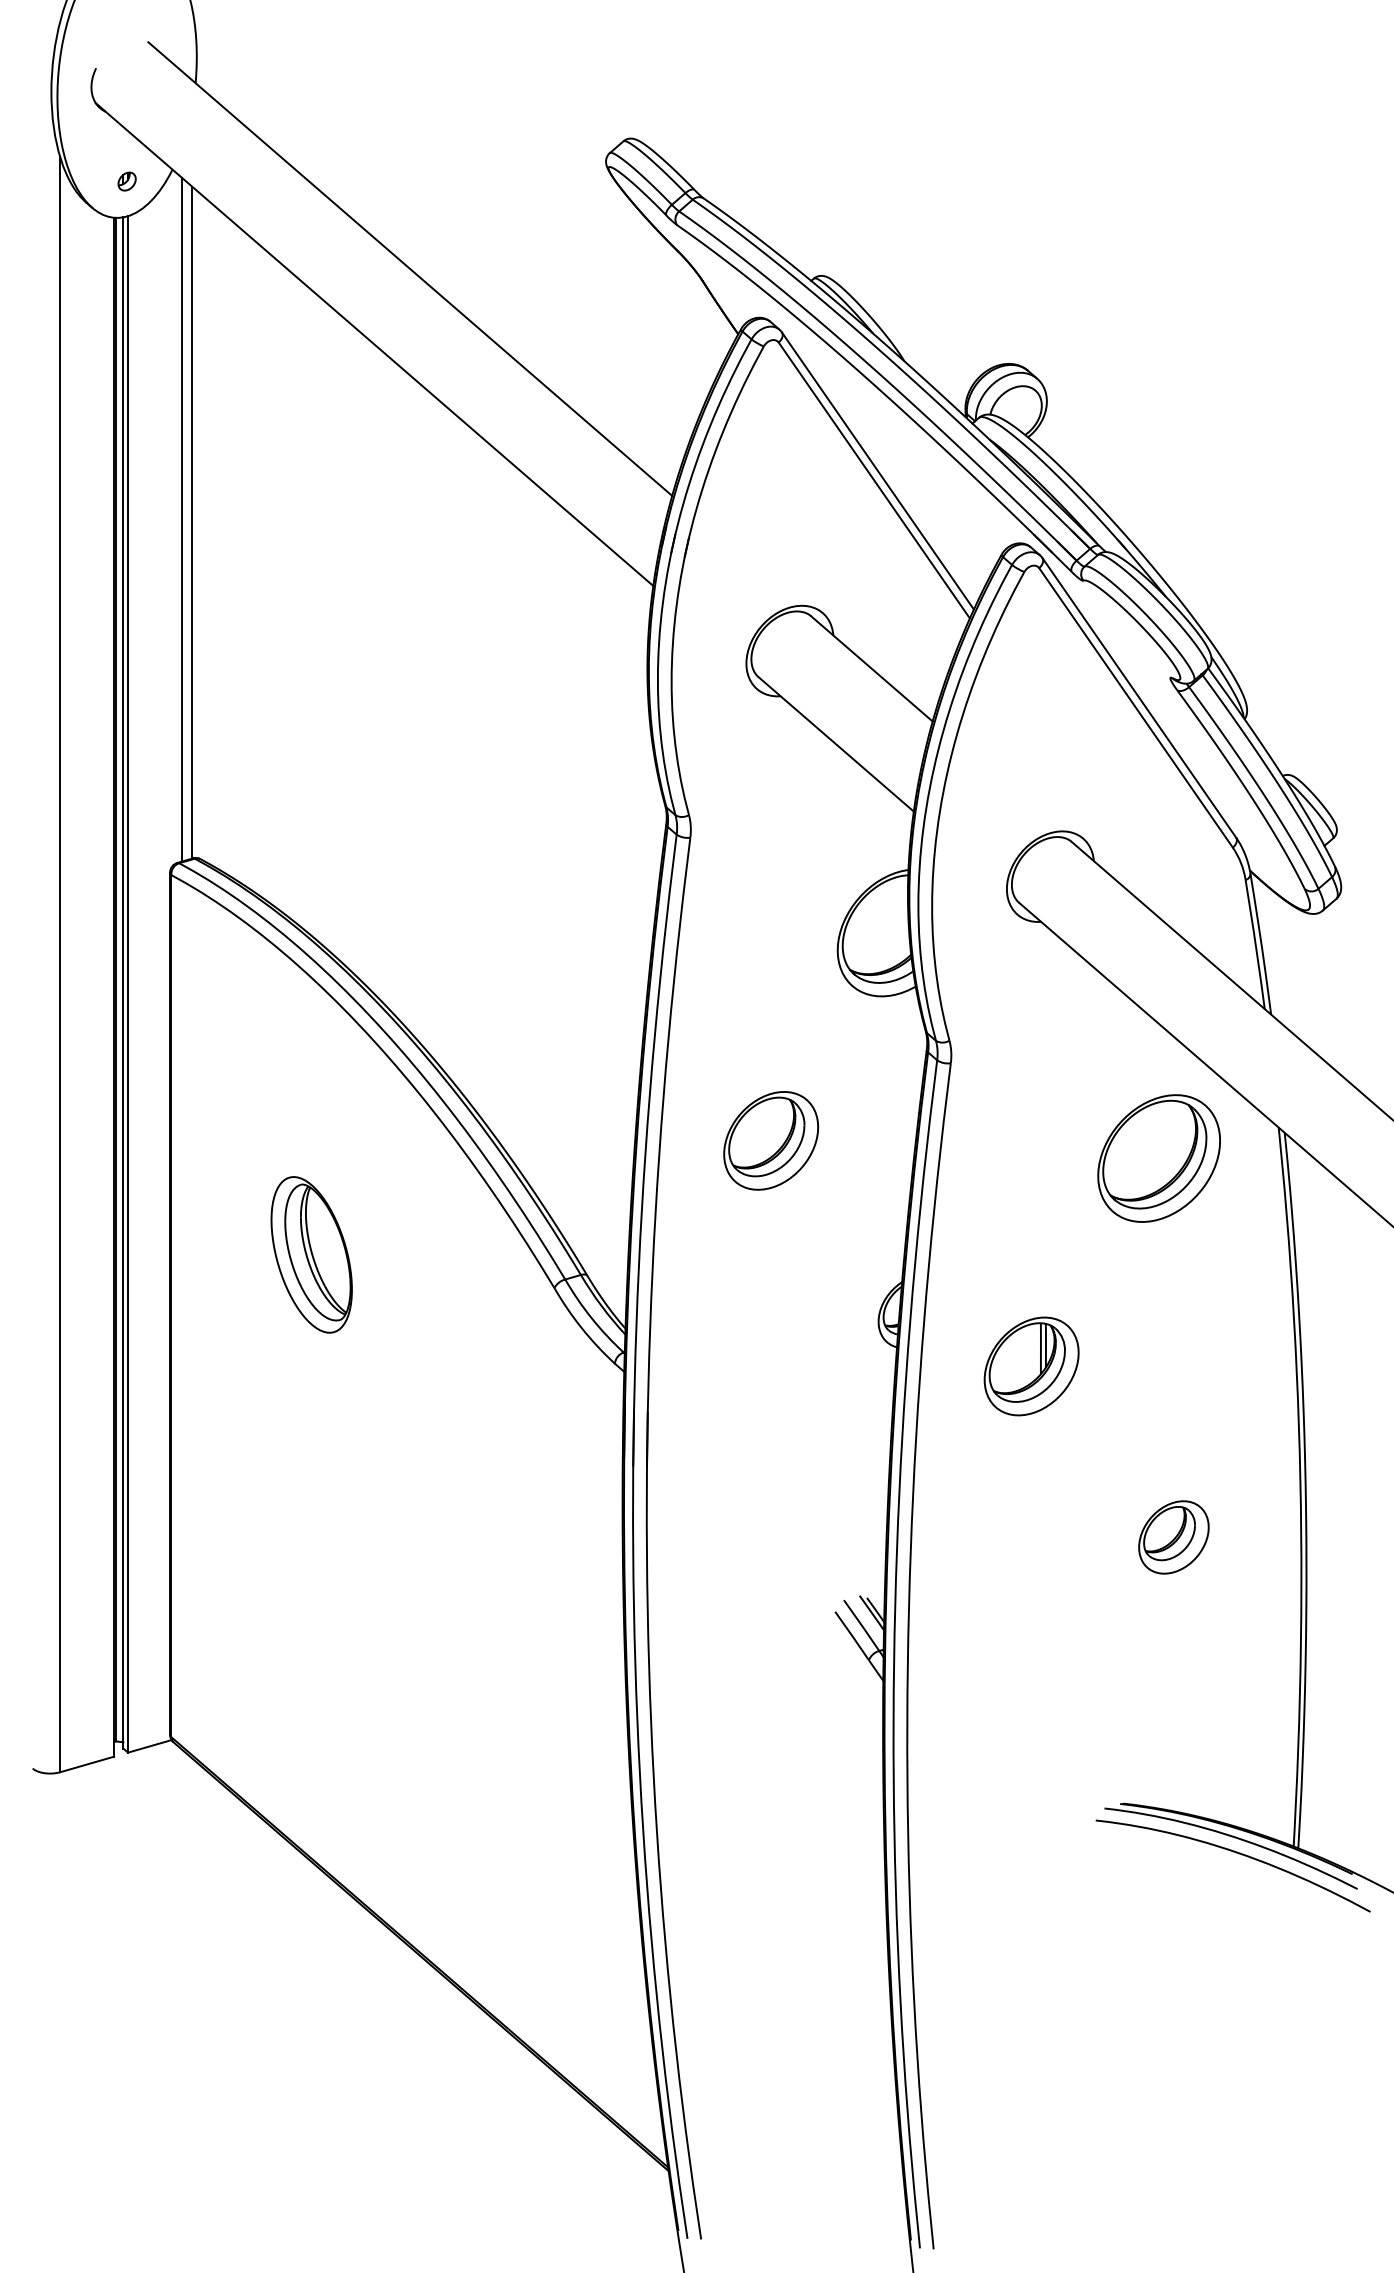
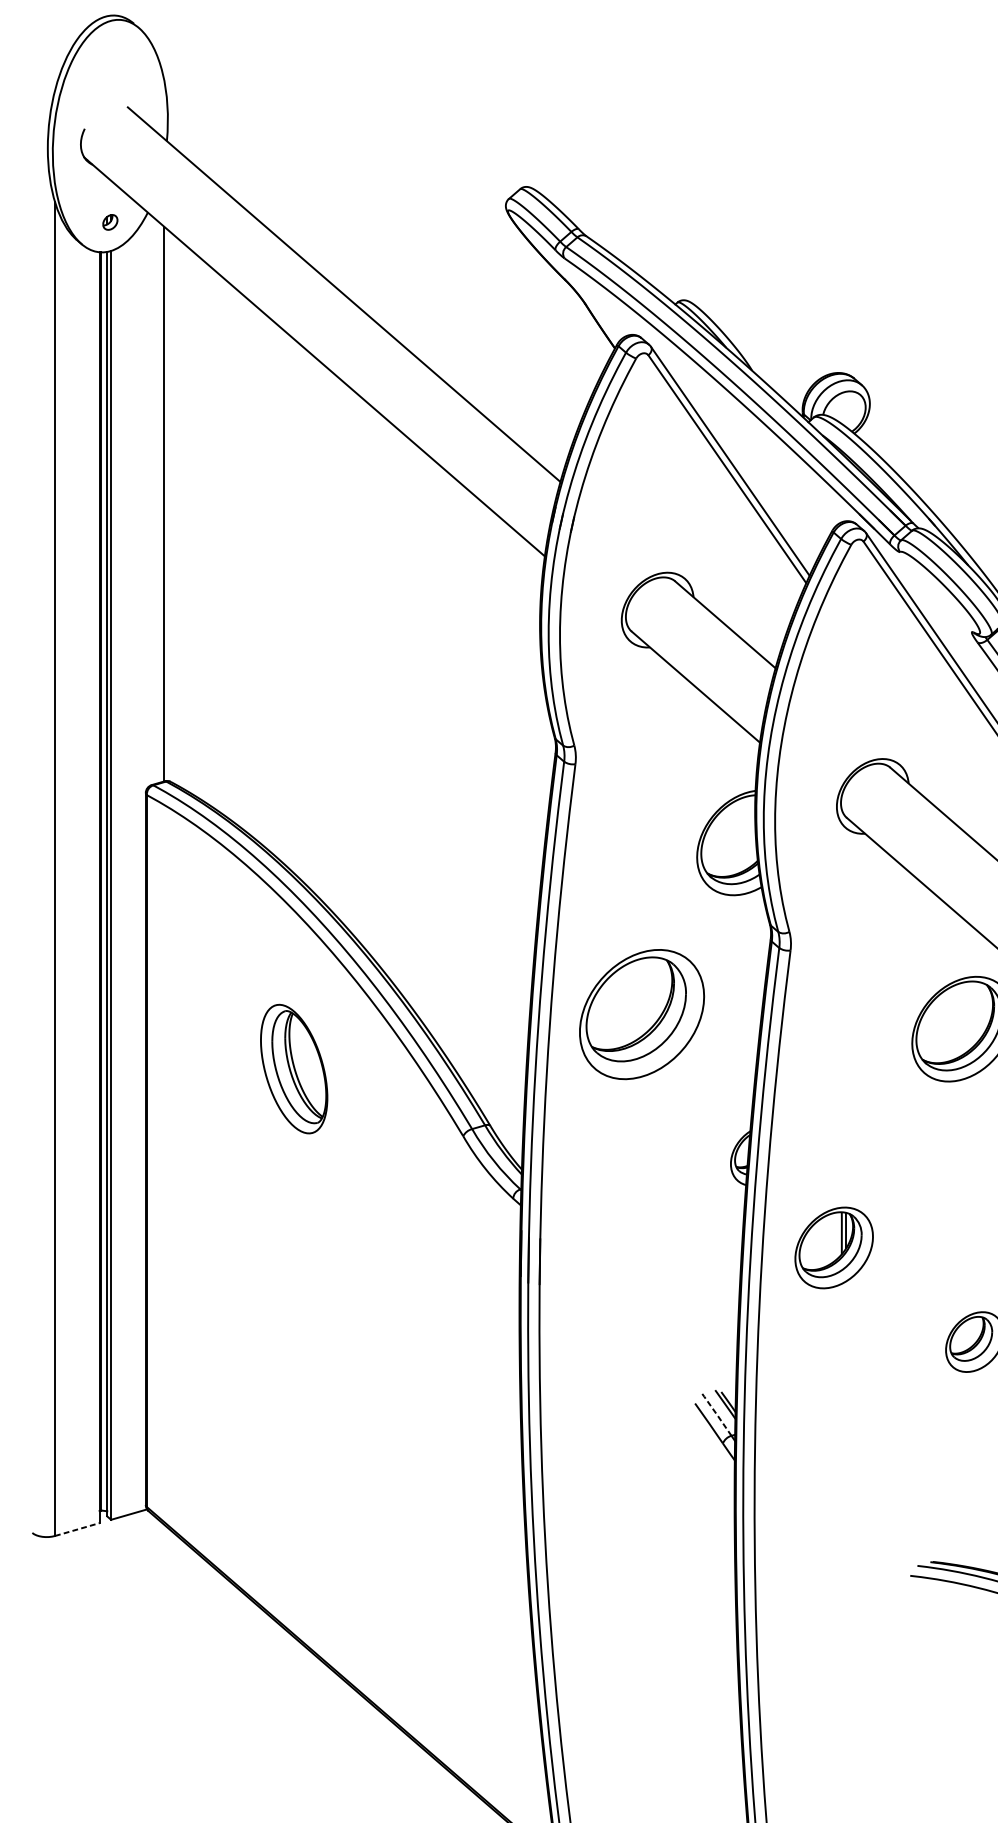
line: (182, 519) -> (156, 501), removed
part: (771, 1140) -> (642, 1014), size x1.6
part: (311, 1254) -> (293, 1068), moved
part: (1031, 1366) -> (834, 1247), moved
line: (861, 1625) -> (716, 1414), solid -> dashed
line: (87, 1764) -> (77, 1529), solid -> dashed

